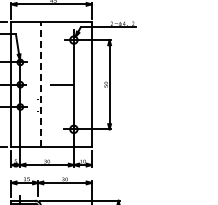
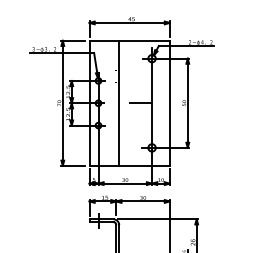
line: (41, 83) -> (119, 102), dashed -> solid

